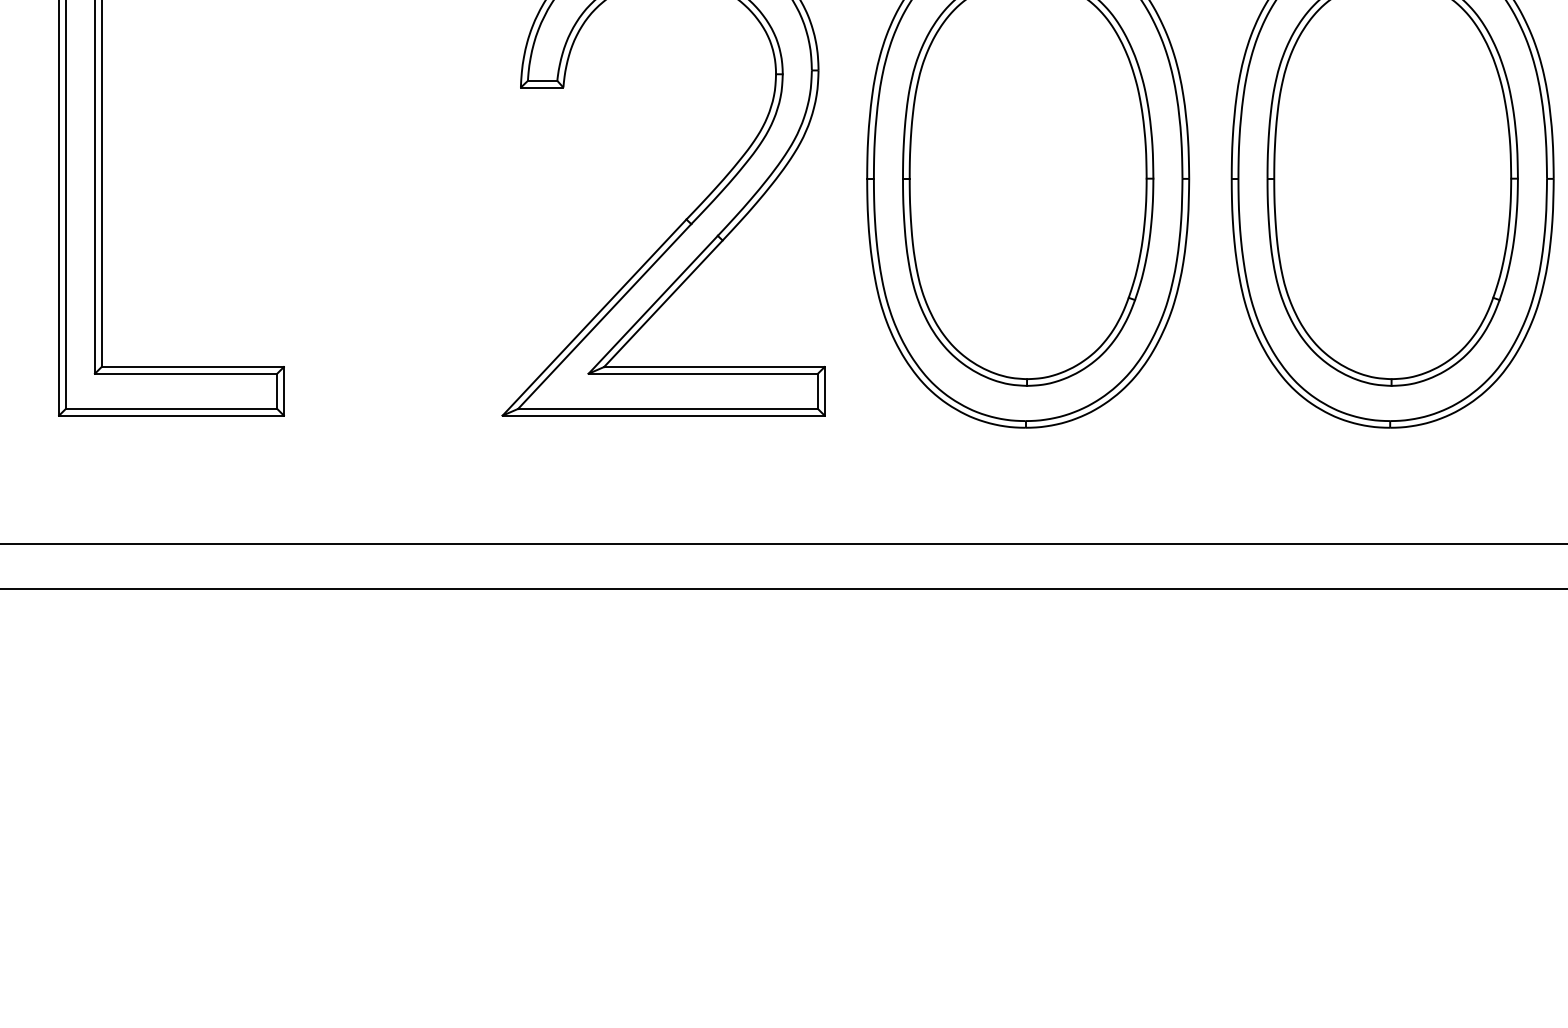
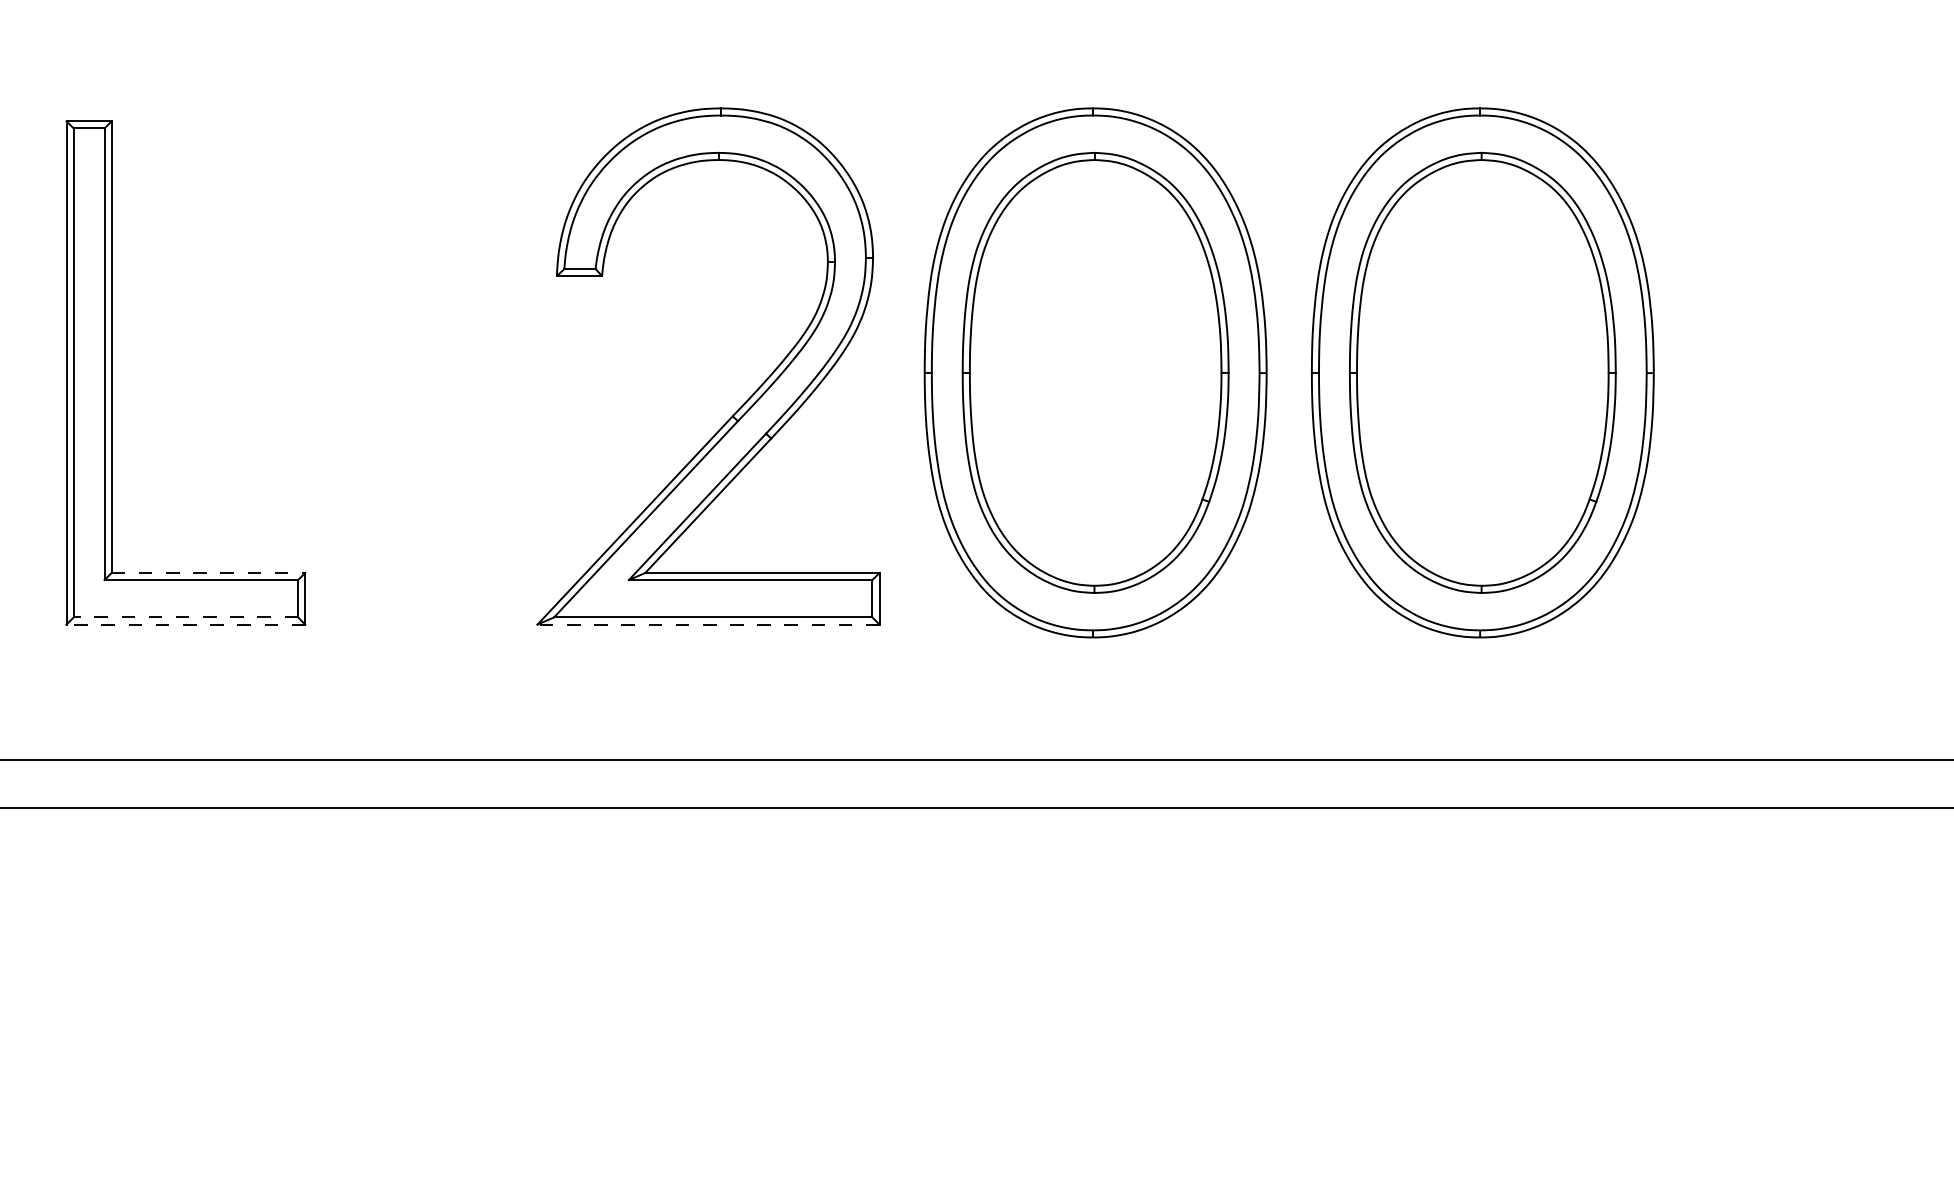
line: (192, 366) -> (208, 572), solid -> dashed
line: (171, 408) -> (185, 617), solid -> dashed
line: (171, 415) -> (185, 624), solid -> dashed
line: (663, 415) -> (708, 624), solid -> dashed

